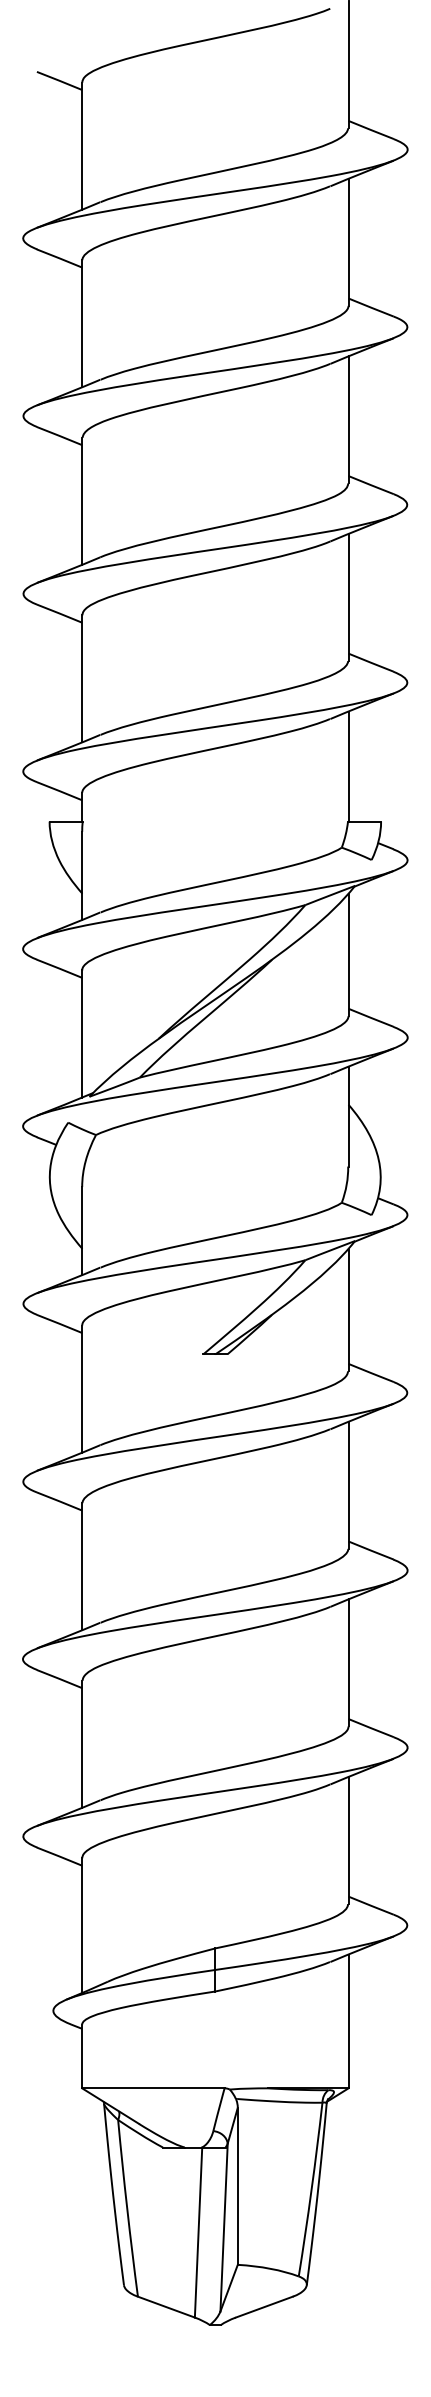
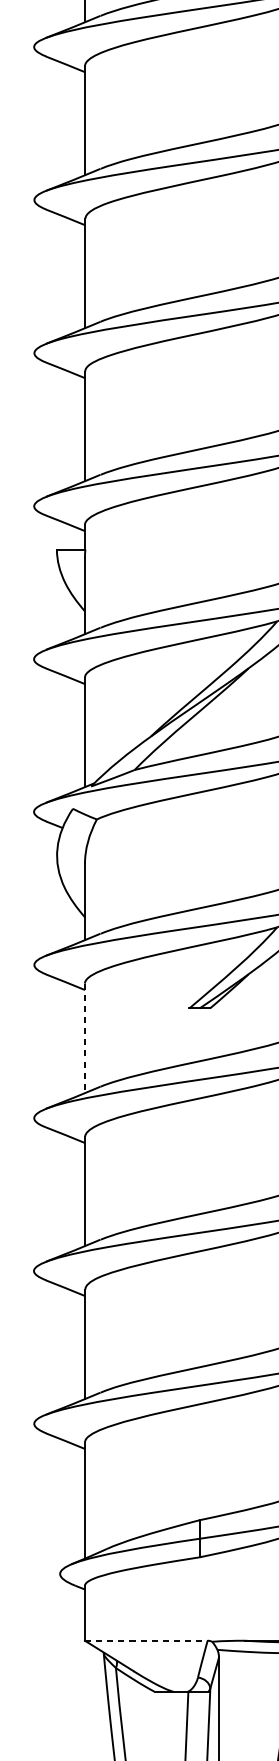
line: (82, 1389) -> (85, 1038), solid -> dashed
line: (153, 2088) -> (146, 1640), solid -> dashed

